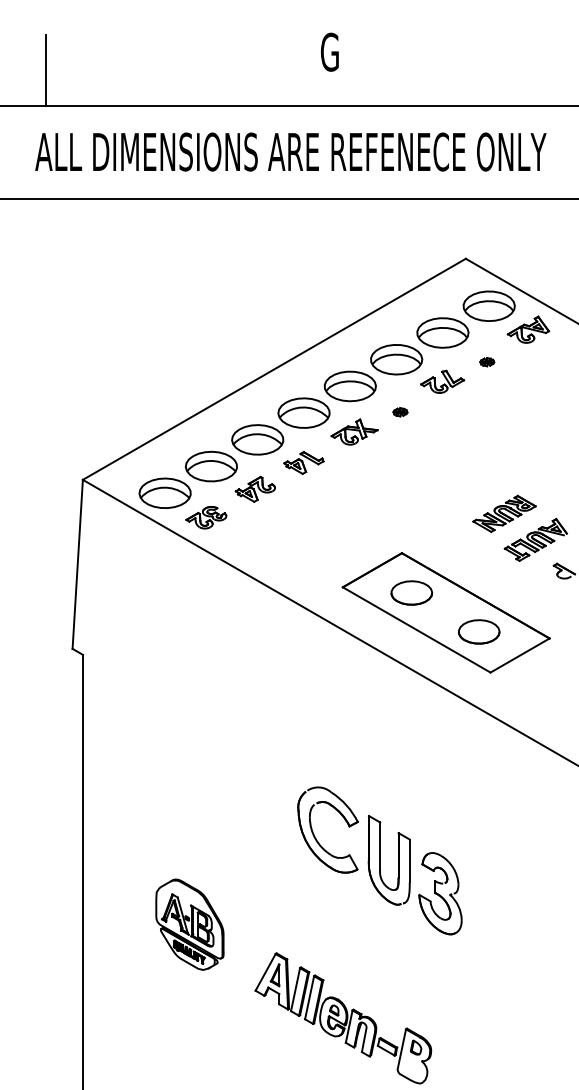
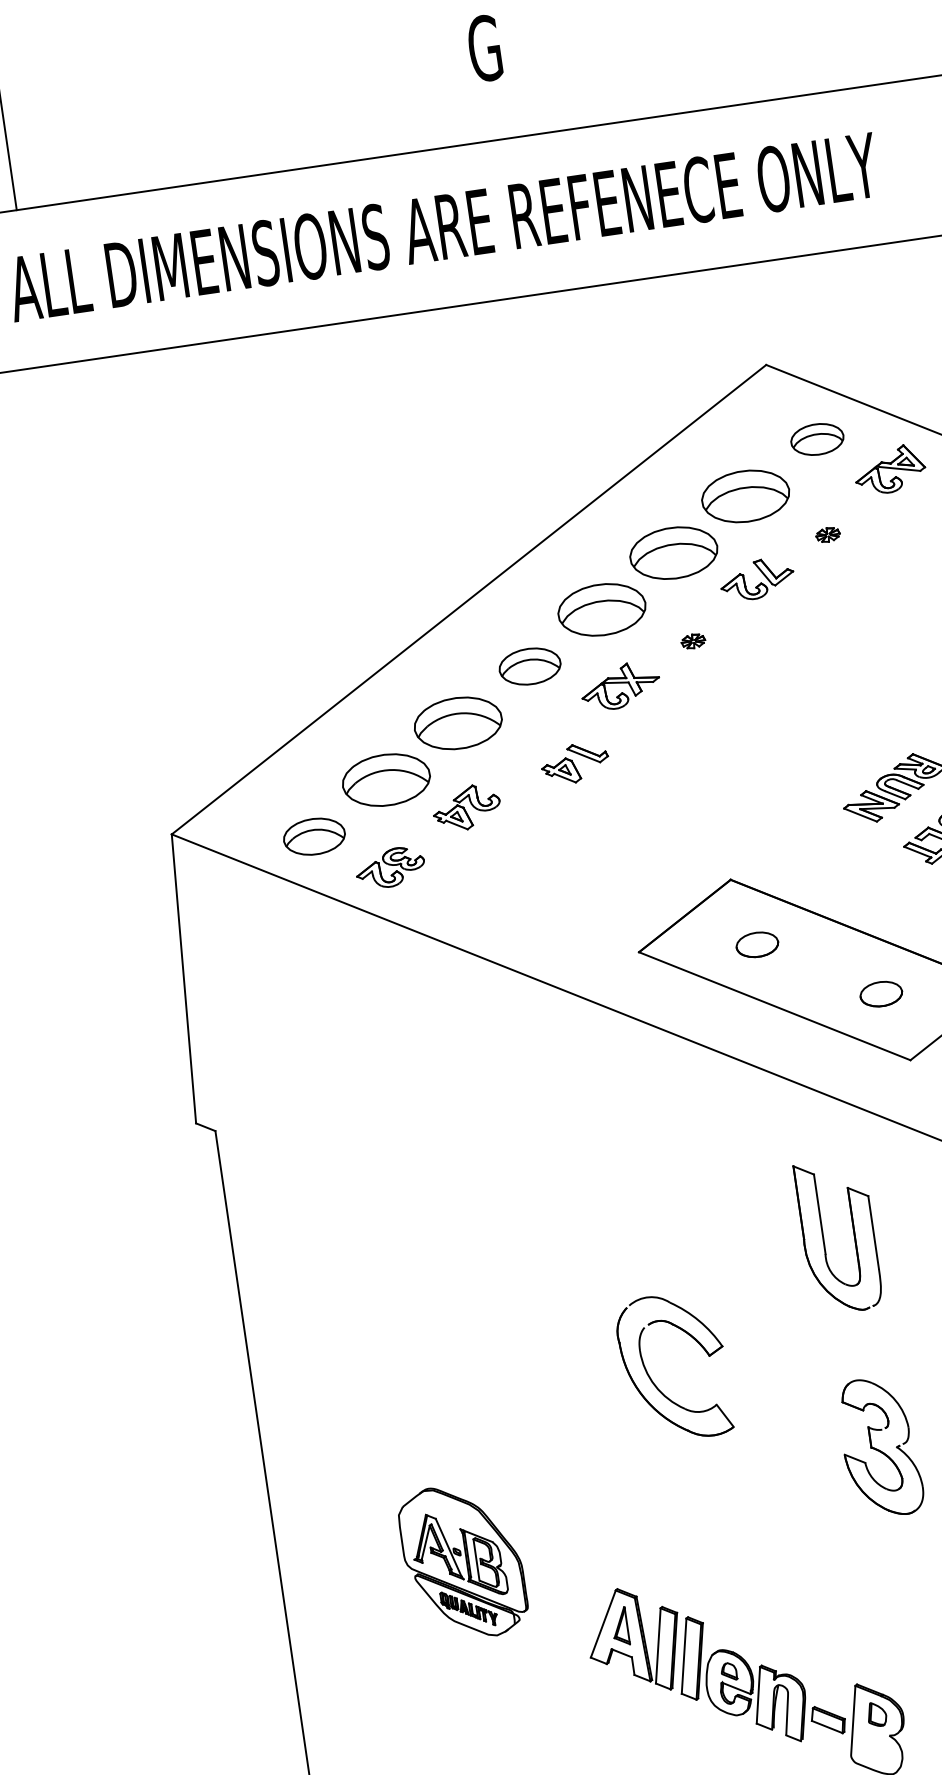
part: (488, 305) -> (816, 438), size x0.6
part: (303, 412) -> (529, 665), size x0.7
part: (303, 462) -> (574, 762), moved
part: (164, 492) -> (313, 835), size x0.7
part: (411, 592) -> (756, 944), size x0.6
part: (479, 631) -> (881, 993), size x0.6
part: (380, 860) -> (823, 1238), moved

